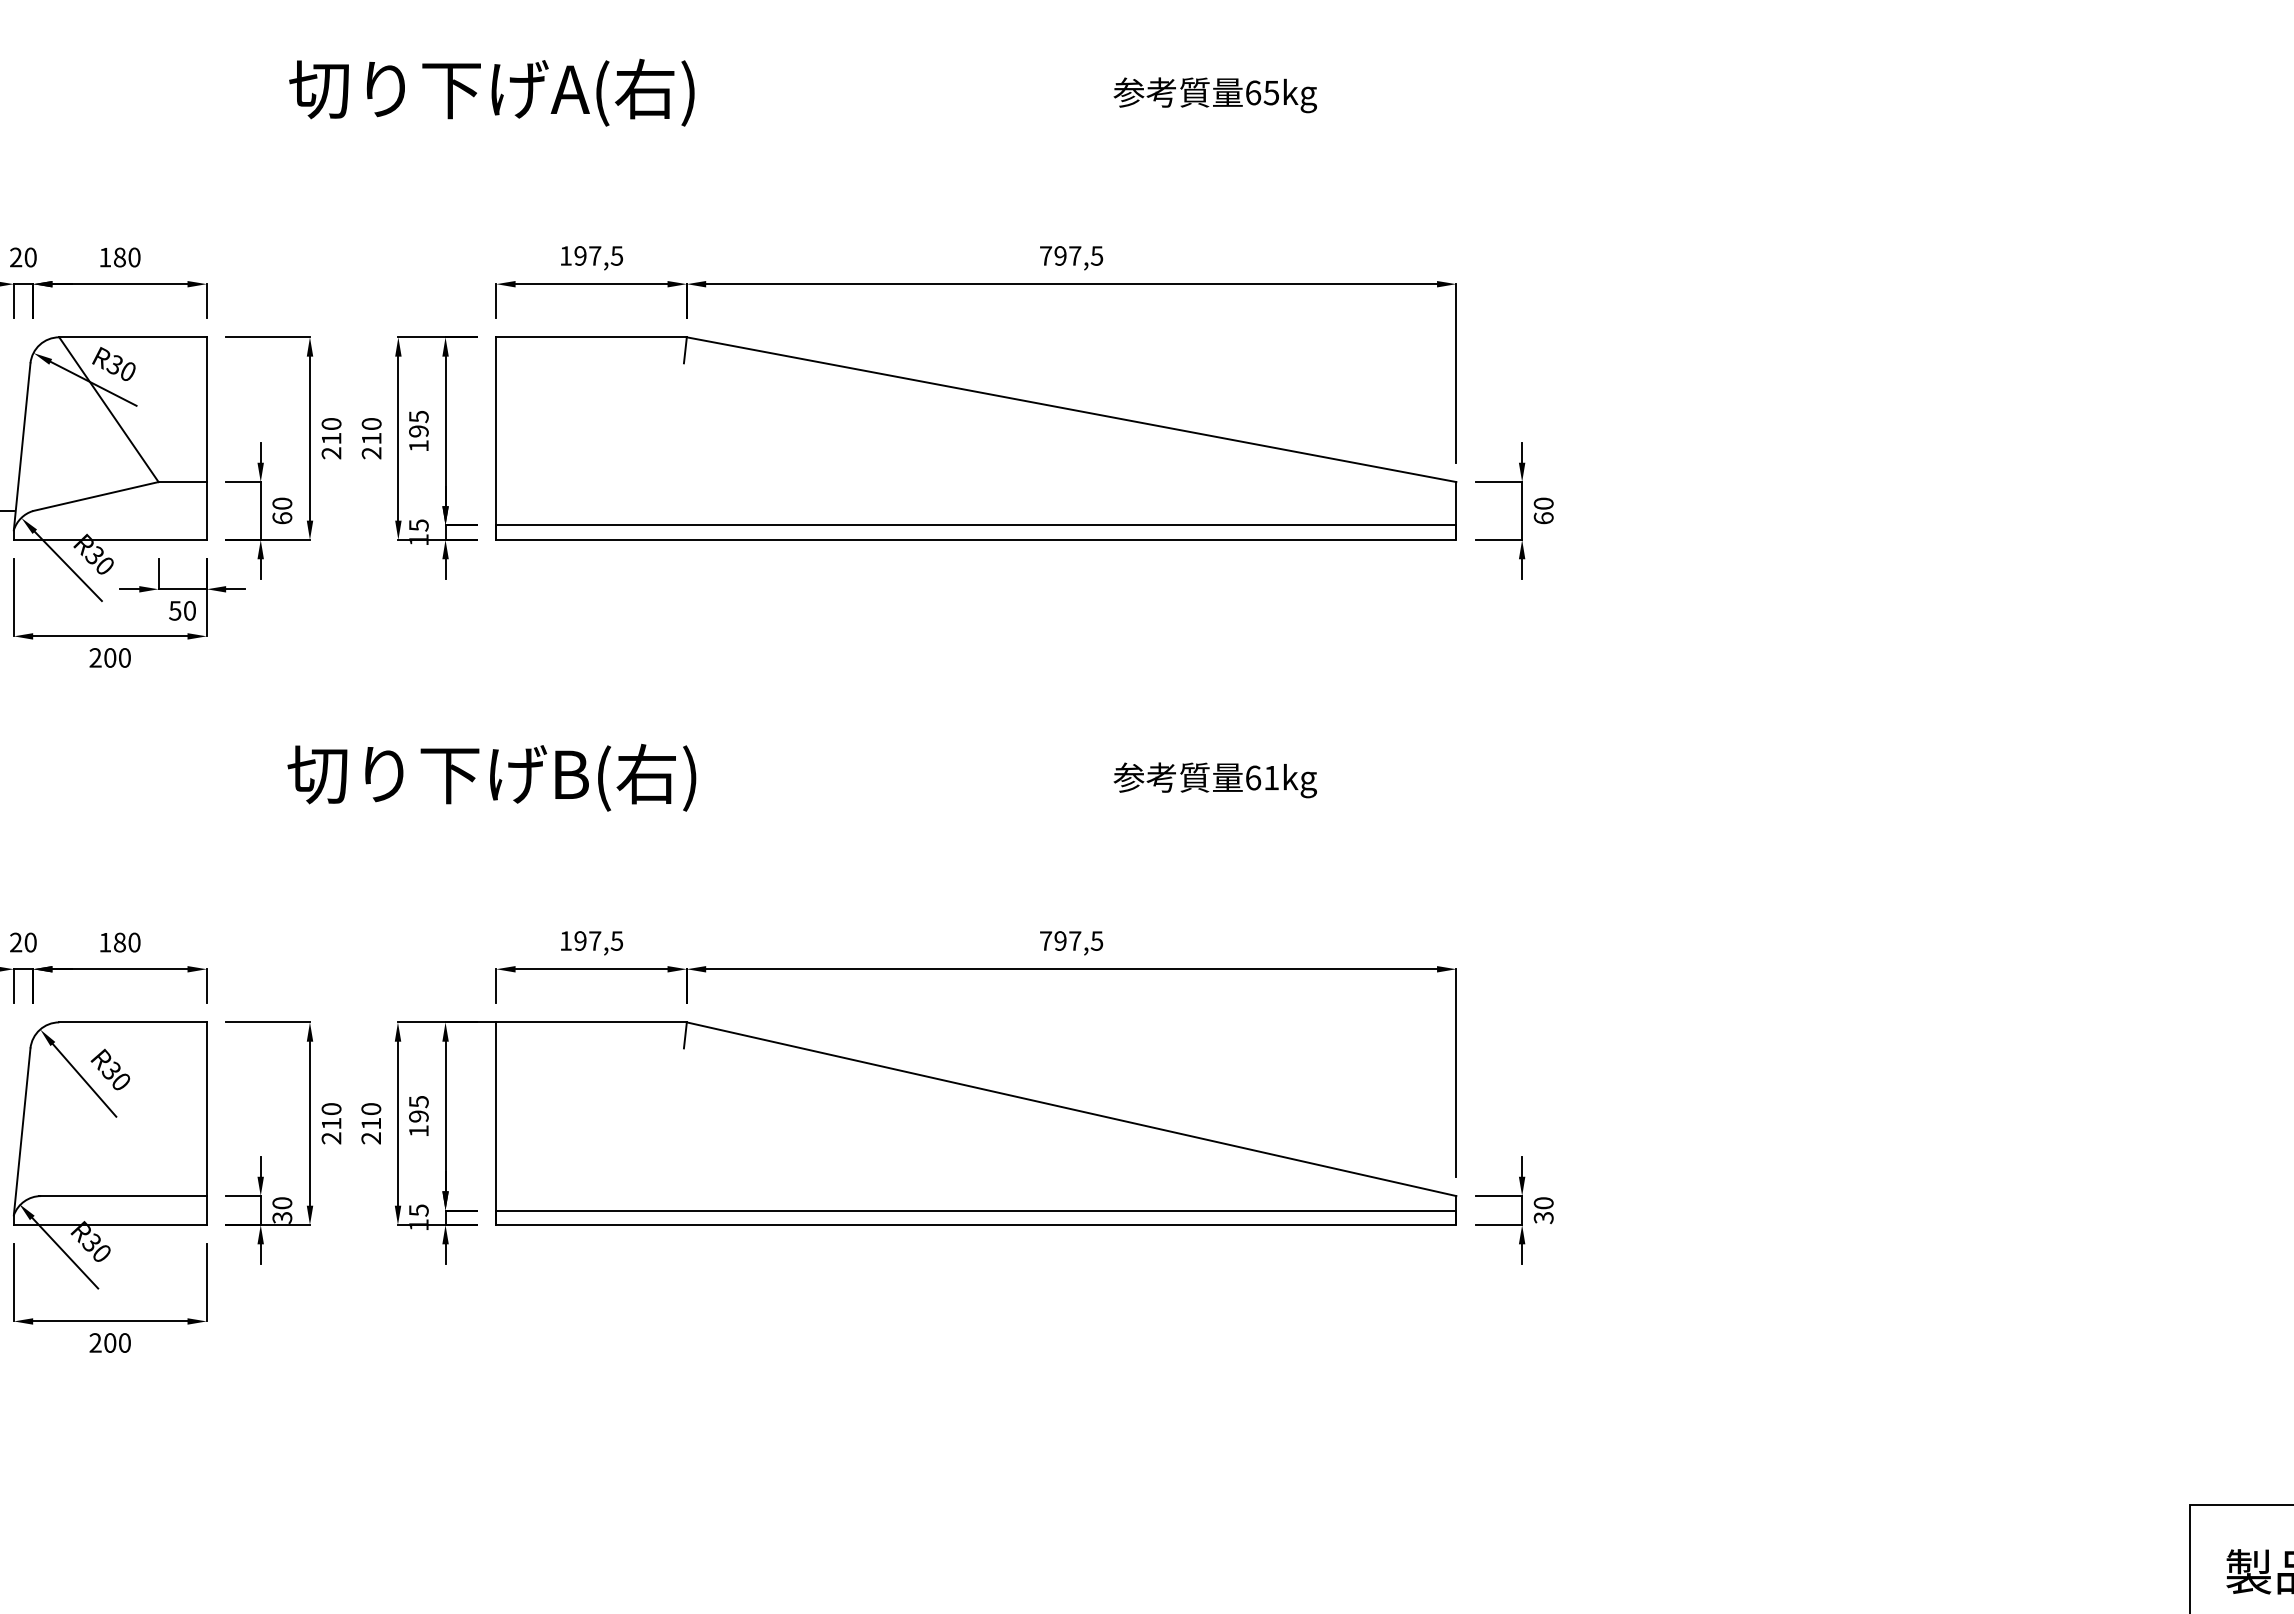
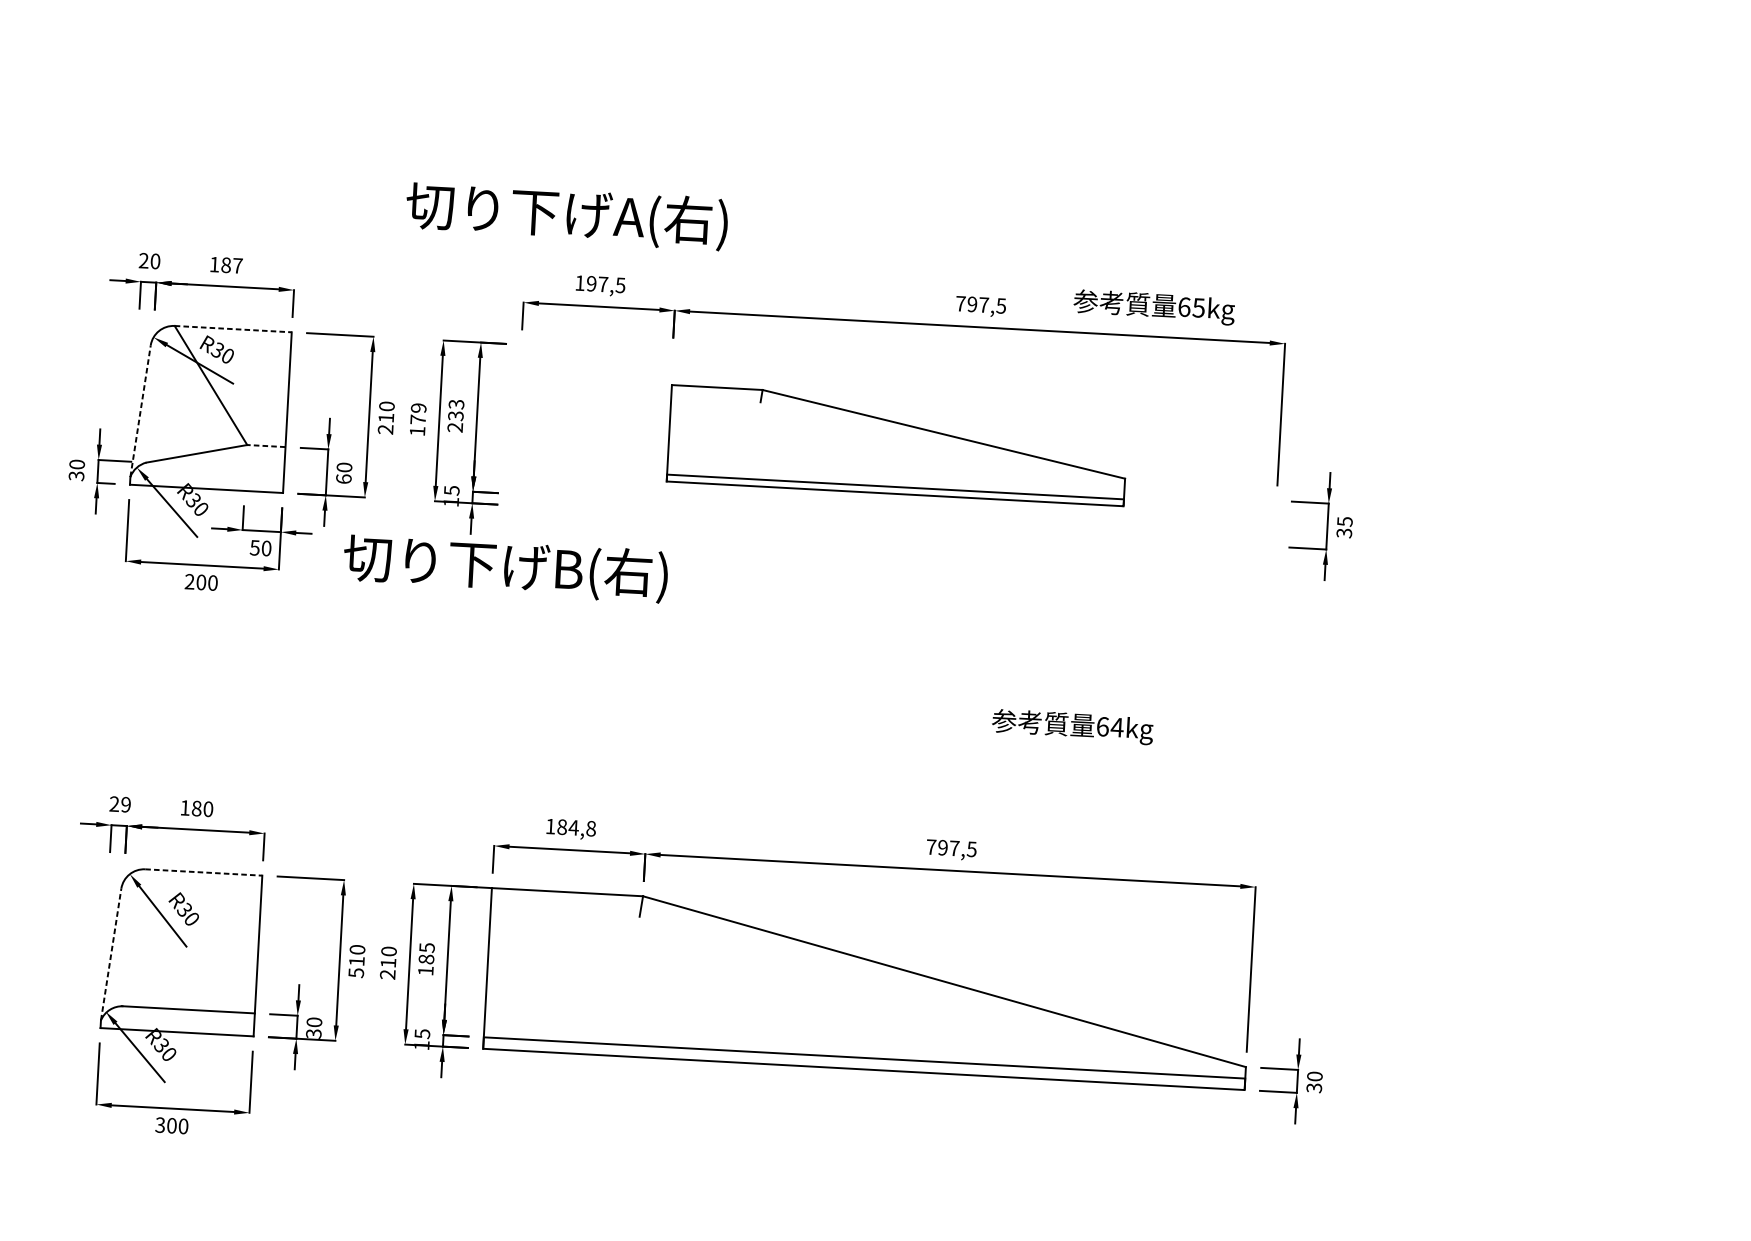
text: (491, 92) -> (566, 216), moved
text: (1214, 95) -> (1153, 307), moved
text: (134, 257) -> (237, 265), 180 -> 187
line: (133, 337) -> (233, 329), solid -> dashed
text: (418, 431) -> (455, 416), 195 -> 233
text: (371, 438) -> (418, 419), 210 -> 179
part: (976, 438) -> (897, 445), size x0.6
line: (22, 446) -> (140, 410), solid -> dashed
line: (182, 482) -> (266, 446), solid -> dashed
text: (1543, 510) -> (1344, 527), 60 -> 35
text: (491, 777) -> (505, 568), moved
text: (1271, 778) -> (1117, 727), 61kg -> 64kg
text: (598, 940) -> (576, 827), 197,5 -> 184,8
text: (30, 942) -> (125, 804), 20 -> 29
line: (133, 1022) -> (204, 872), solid -> dashed
text: (418, 1116) -> (426, 959), 195 -> 185
line: (22, 1131) -> (111, 954), solid -> dashed
text: (331, 1138) -> (356, 973), 210 -> 510
text: (95, 1342) -> (160, 1124), 200 -> 300

